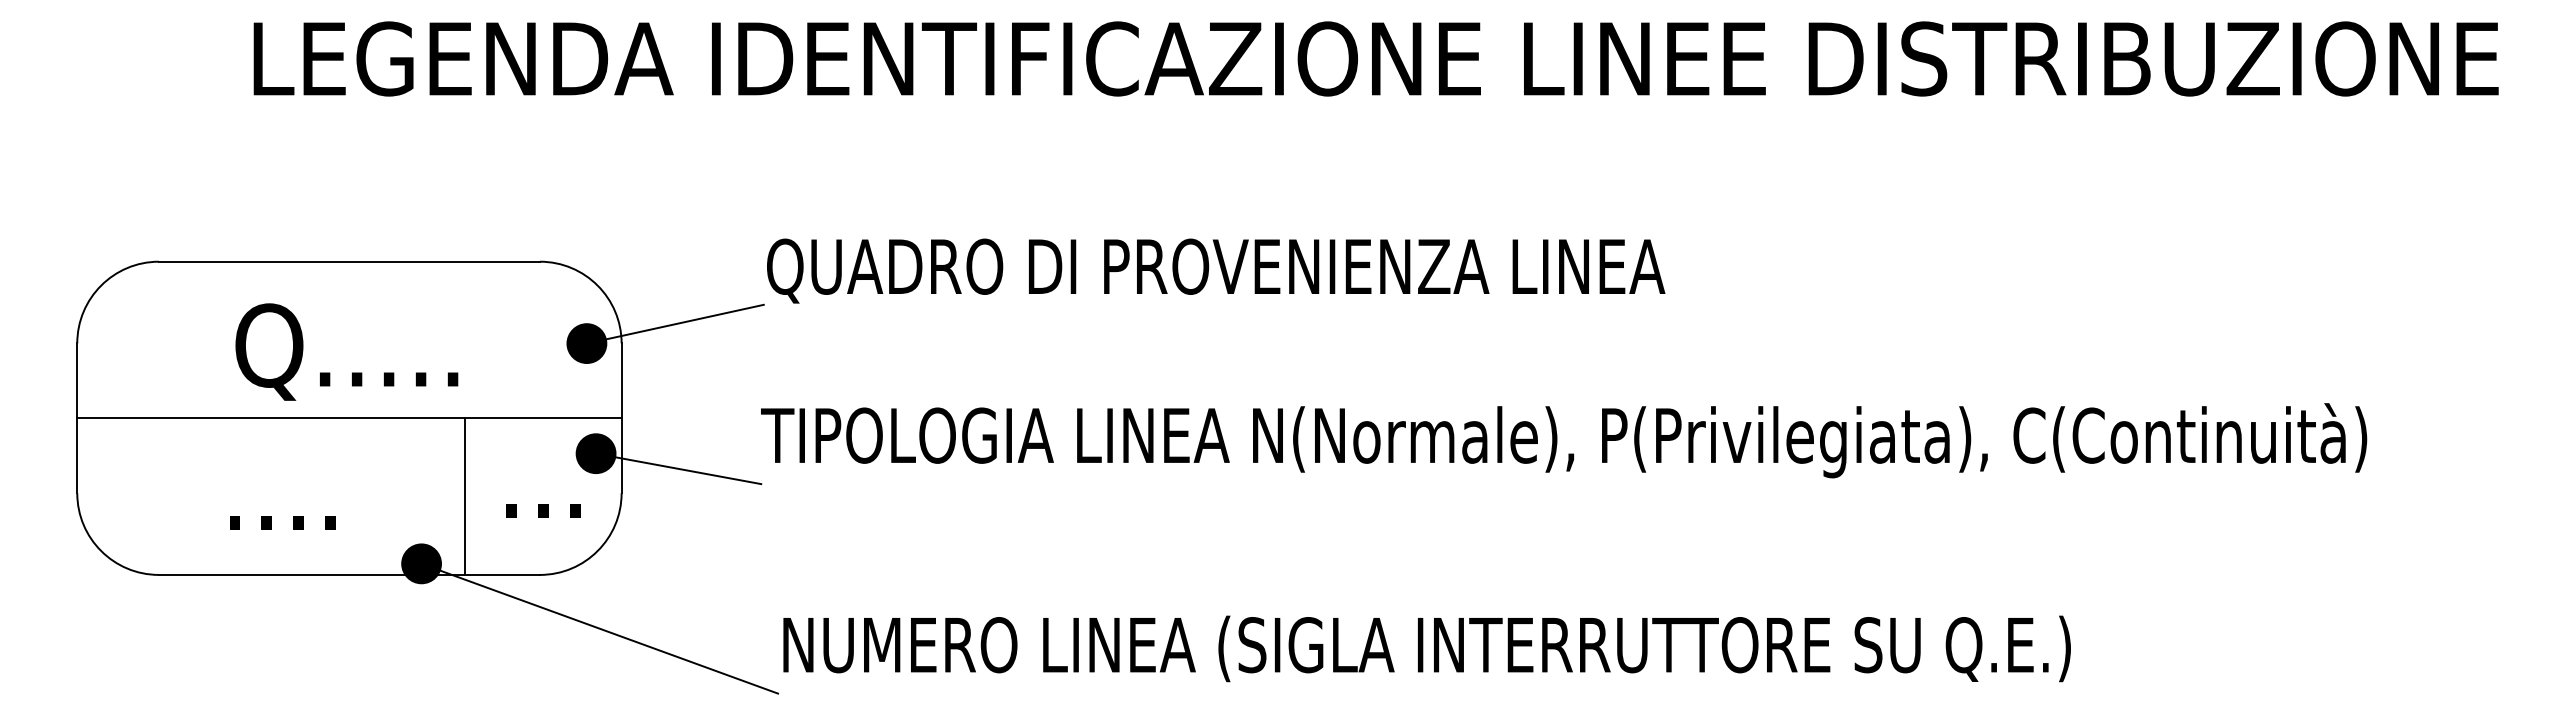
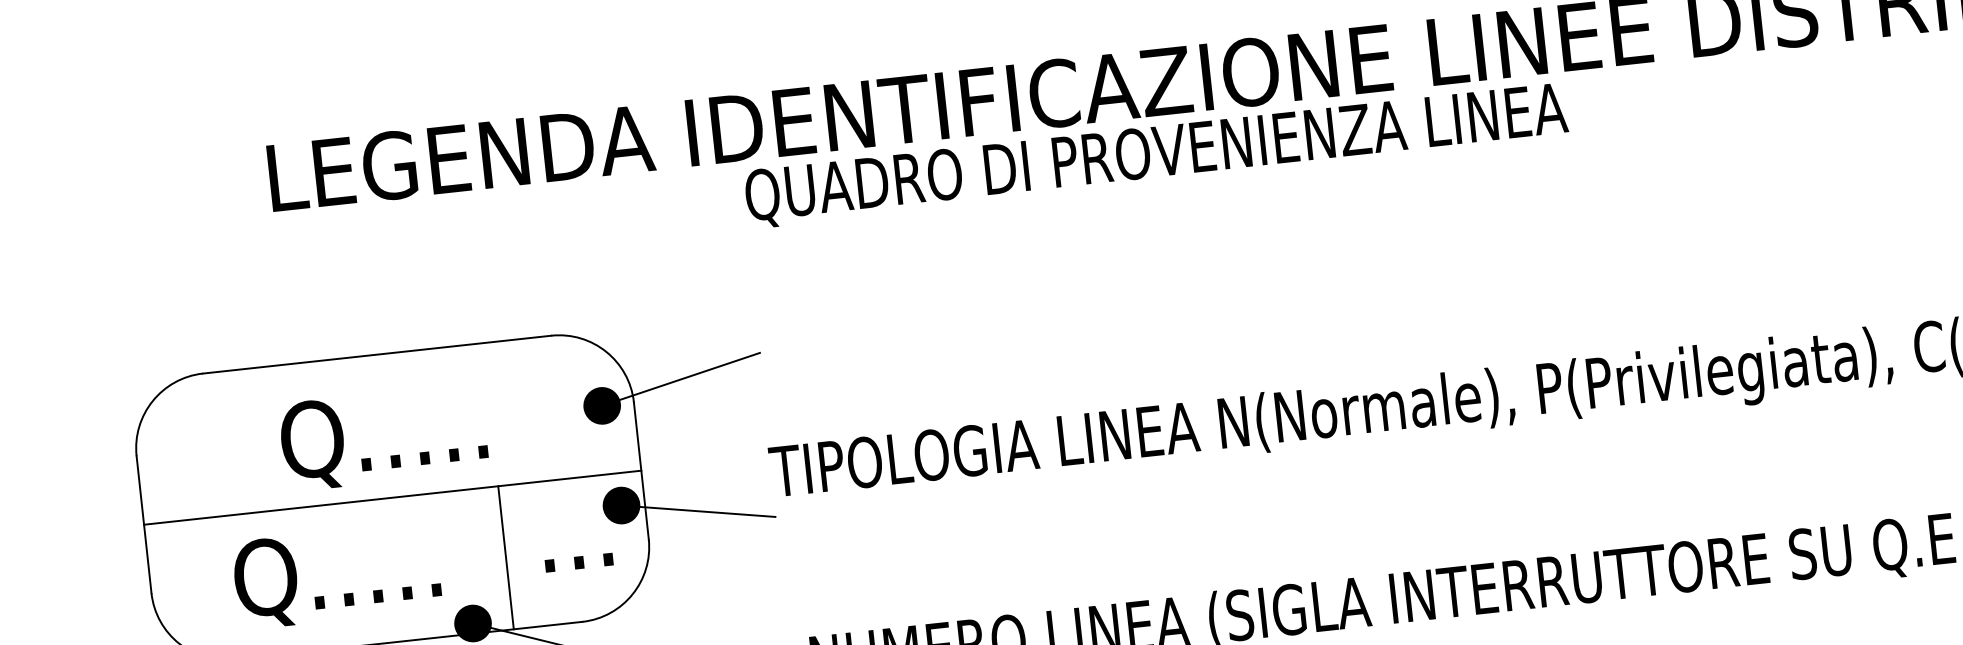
text: (1216, 270) -> (1156, 155), moved
text: (279, 495) -> (336, 575), .... -> Q.....

